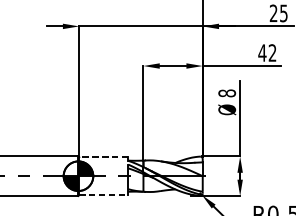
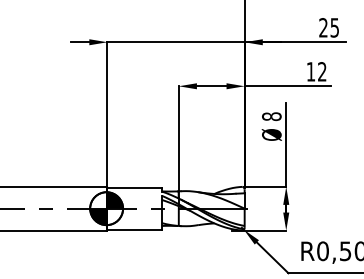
text: (261, 52) -> (310, 71), 42 -> 12
line: (103, 157) -> (134, 187), dashed -> solid
line: (104, 194) -> (135, 229), dashed -> solid

